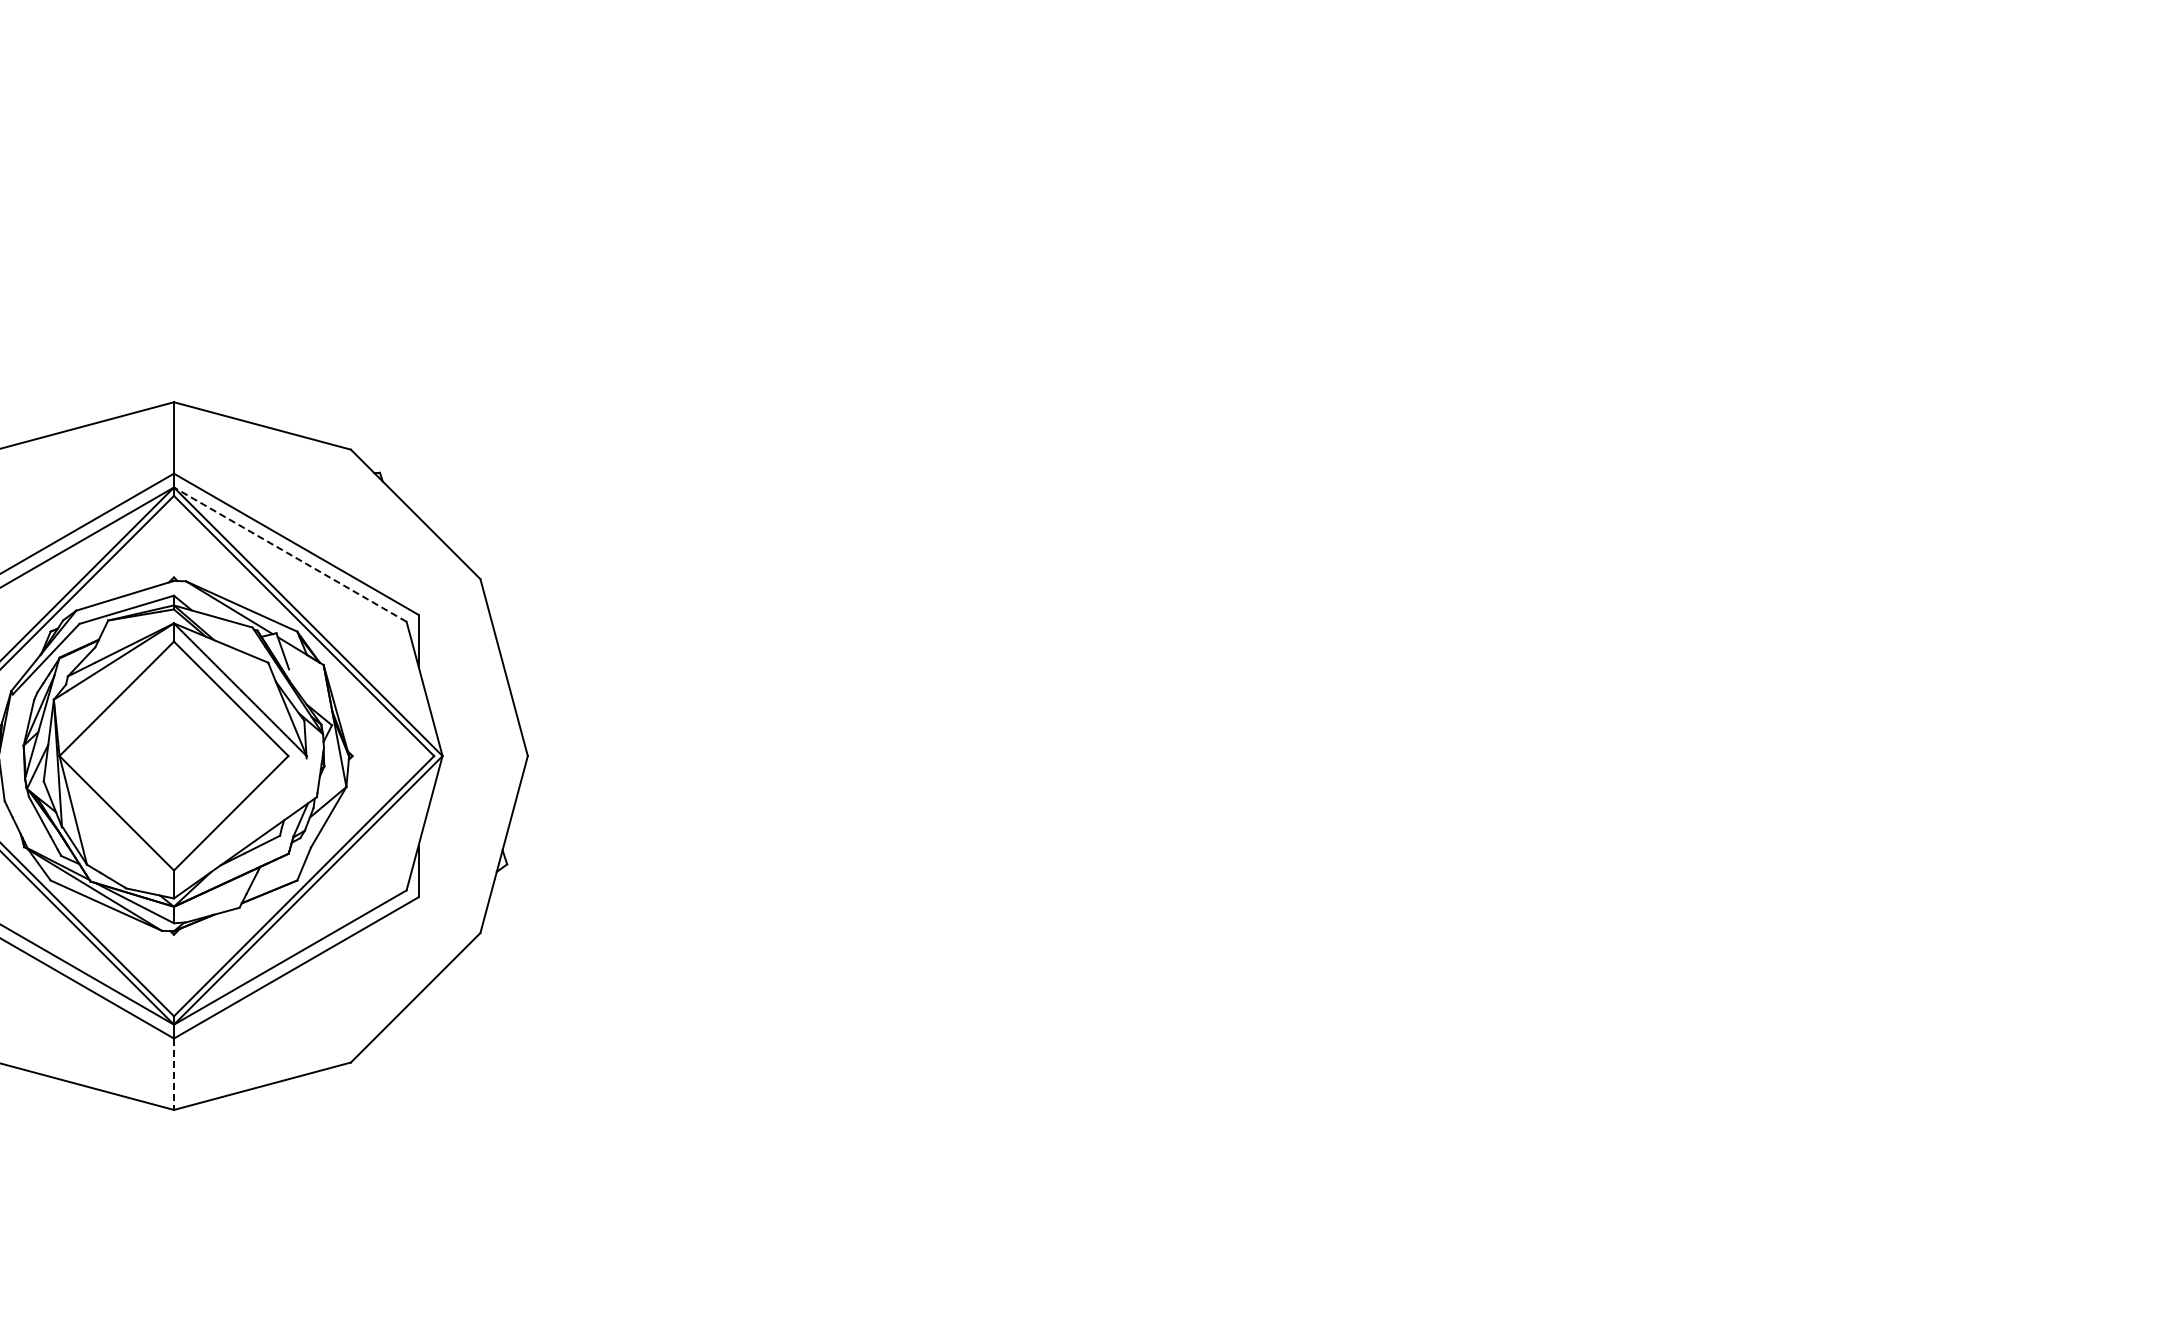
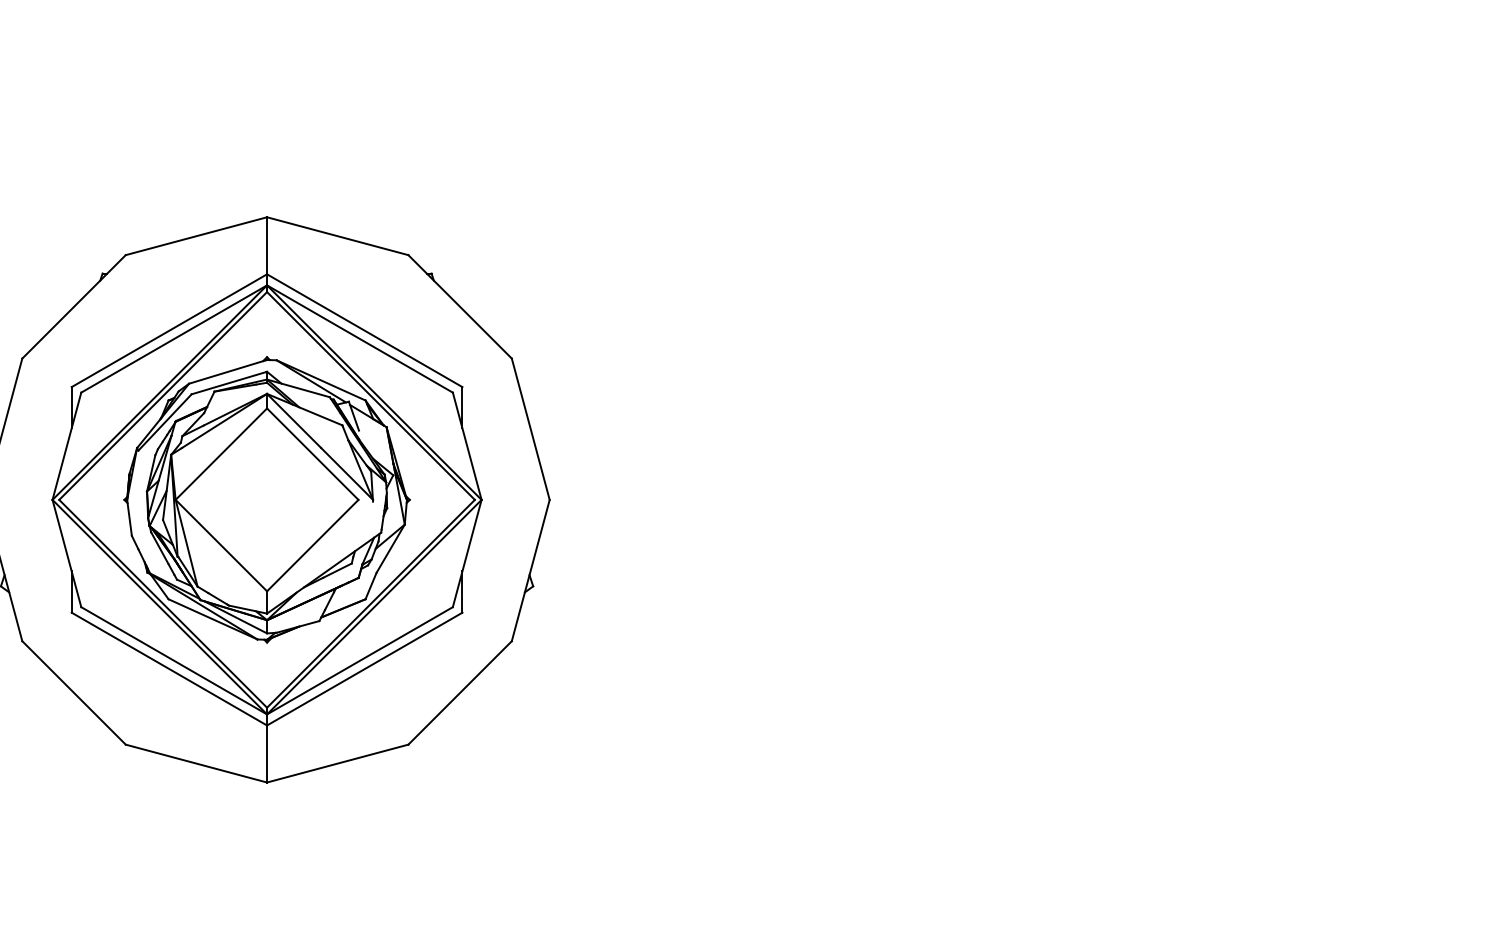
line: (289, 554) -> (359, 338), dashed -> solid
line: (174, 1074) -> (267, 754), dashed -> solid

